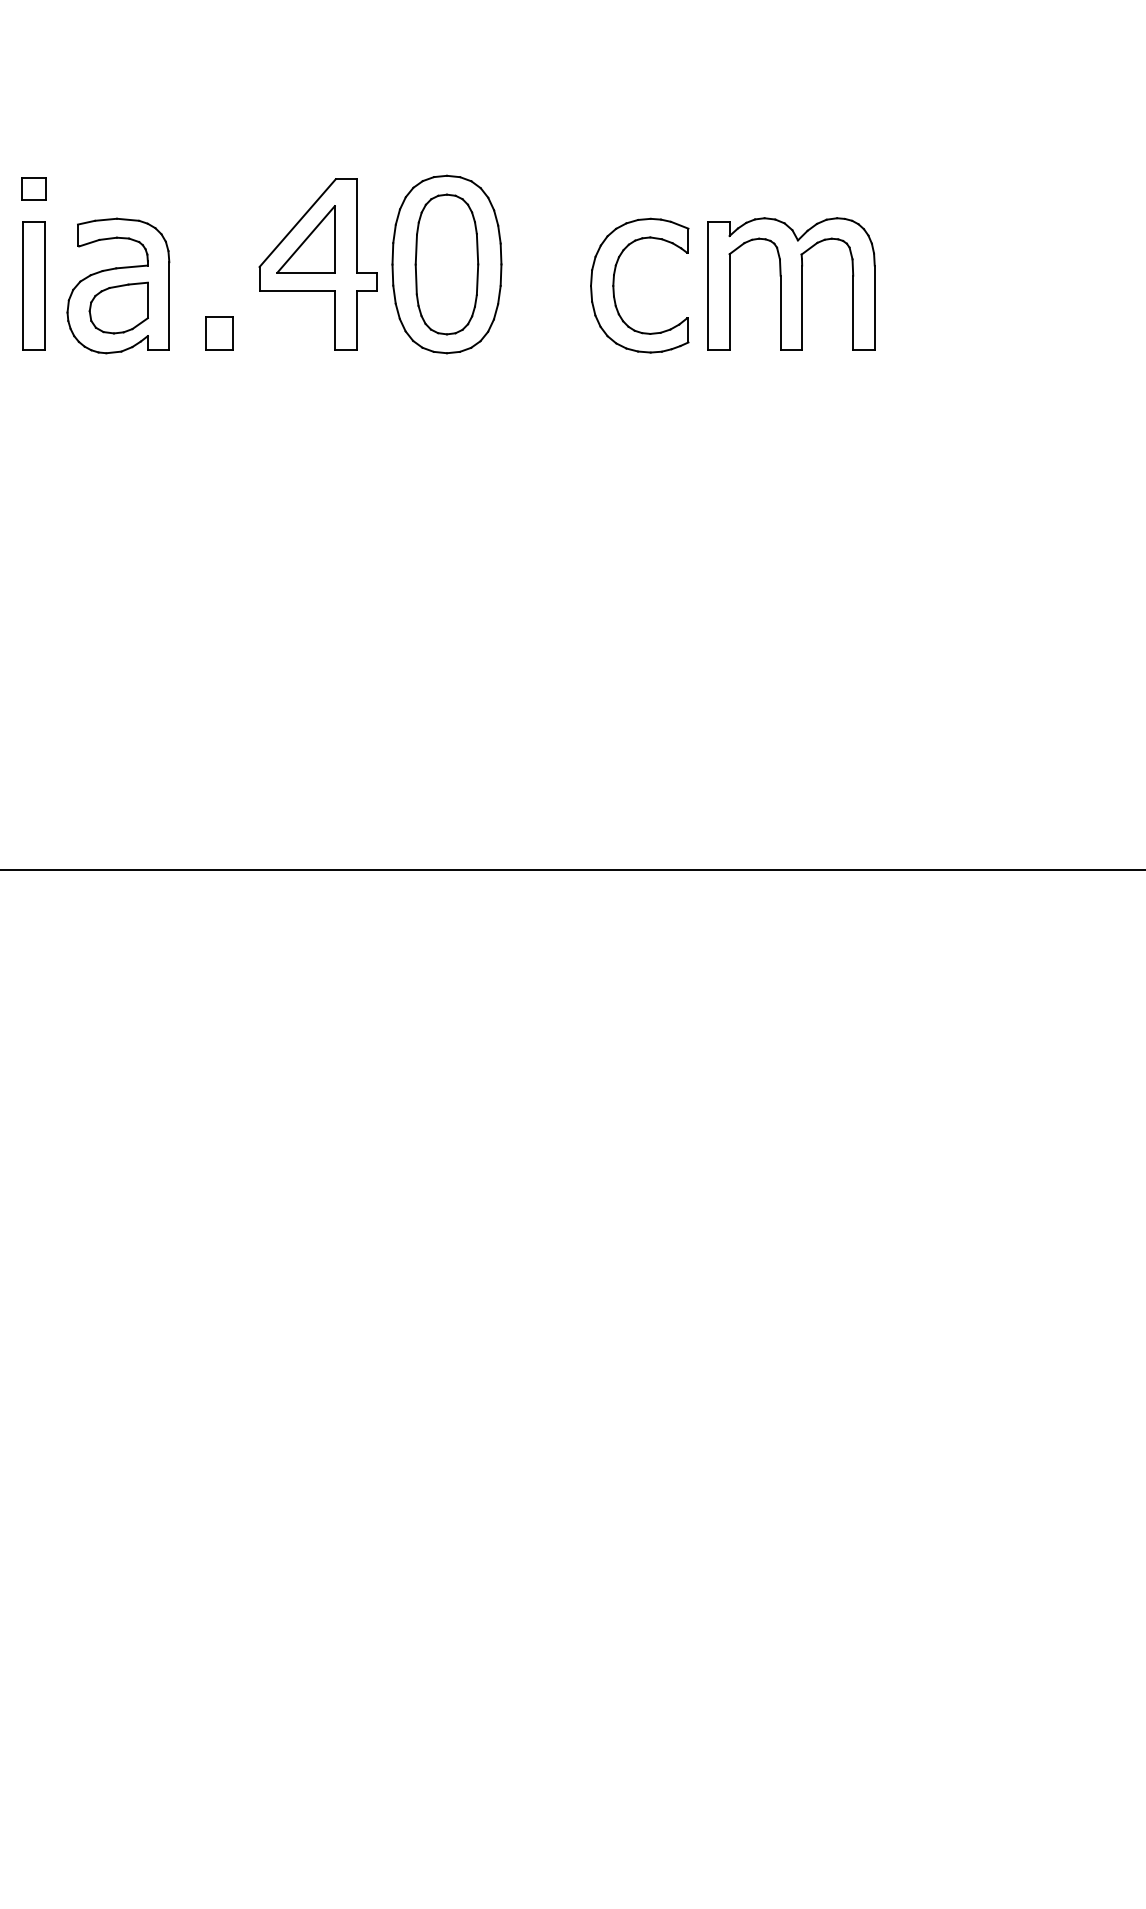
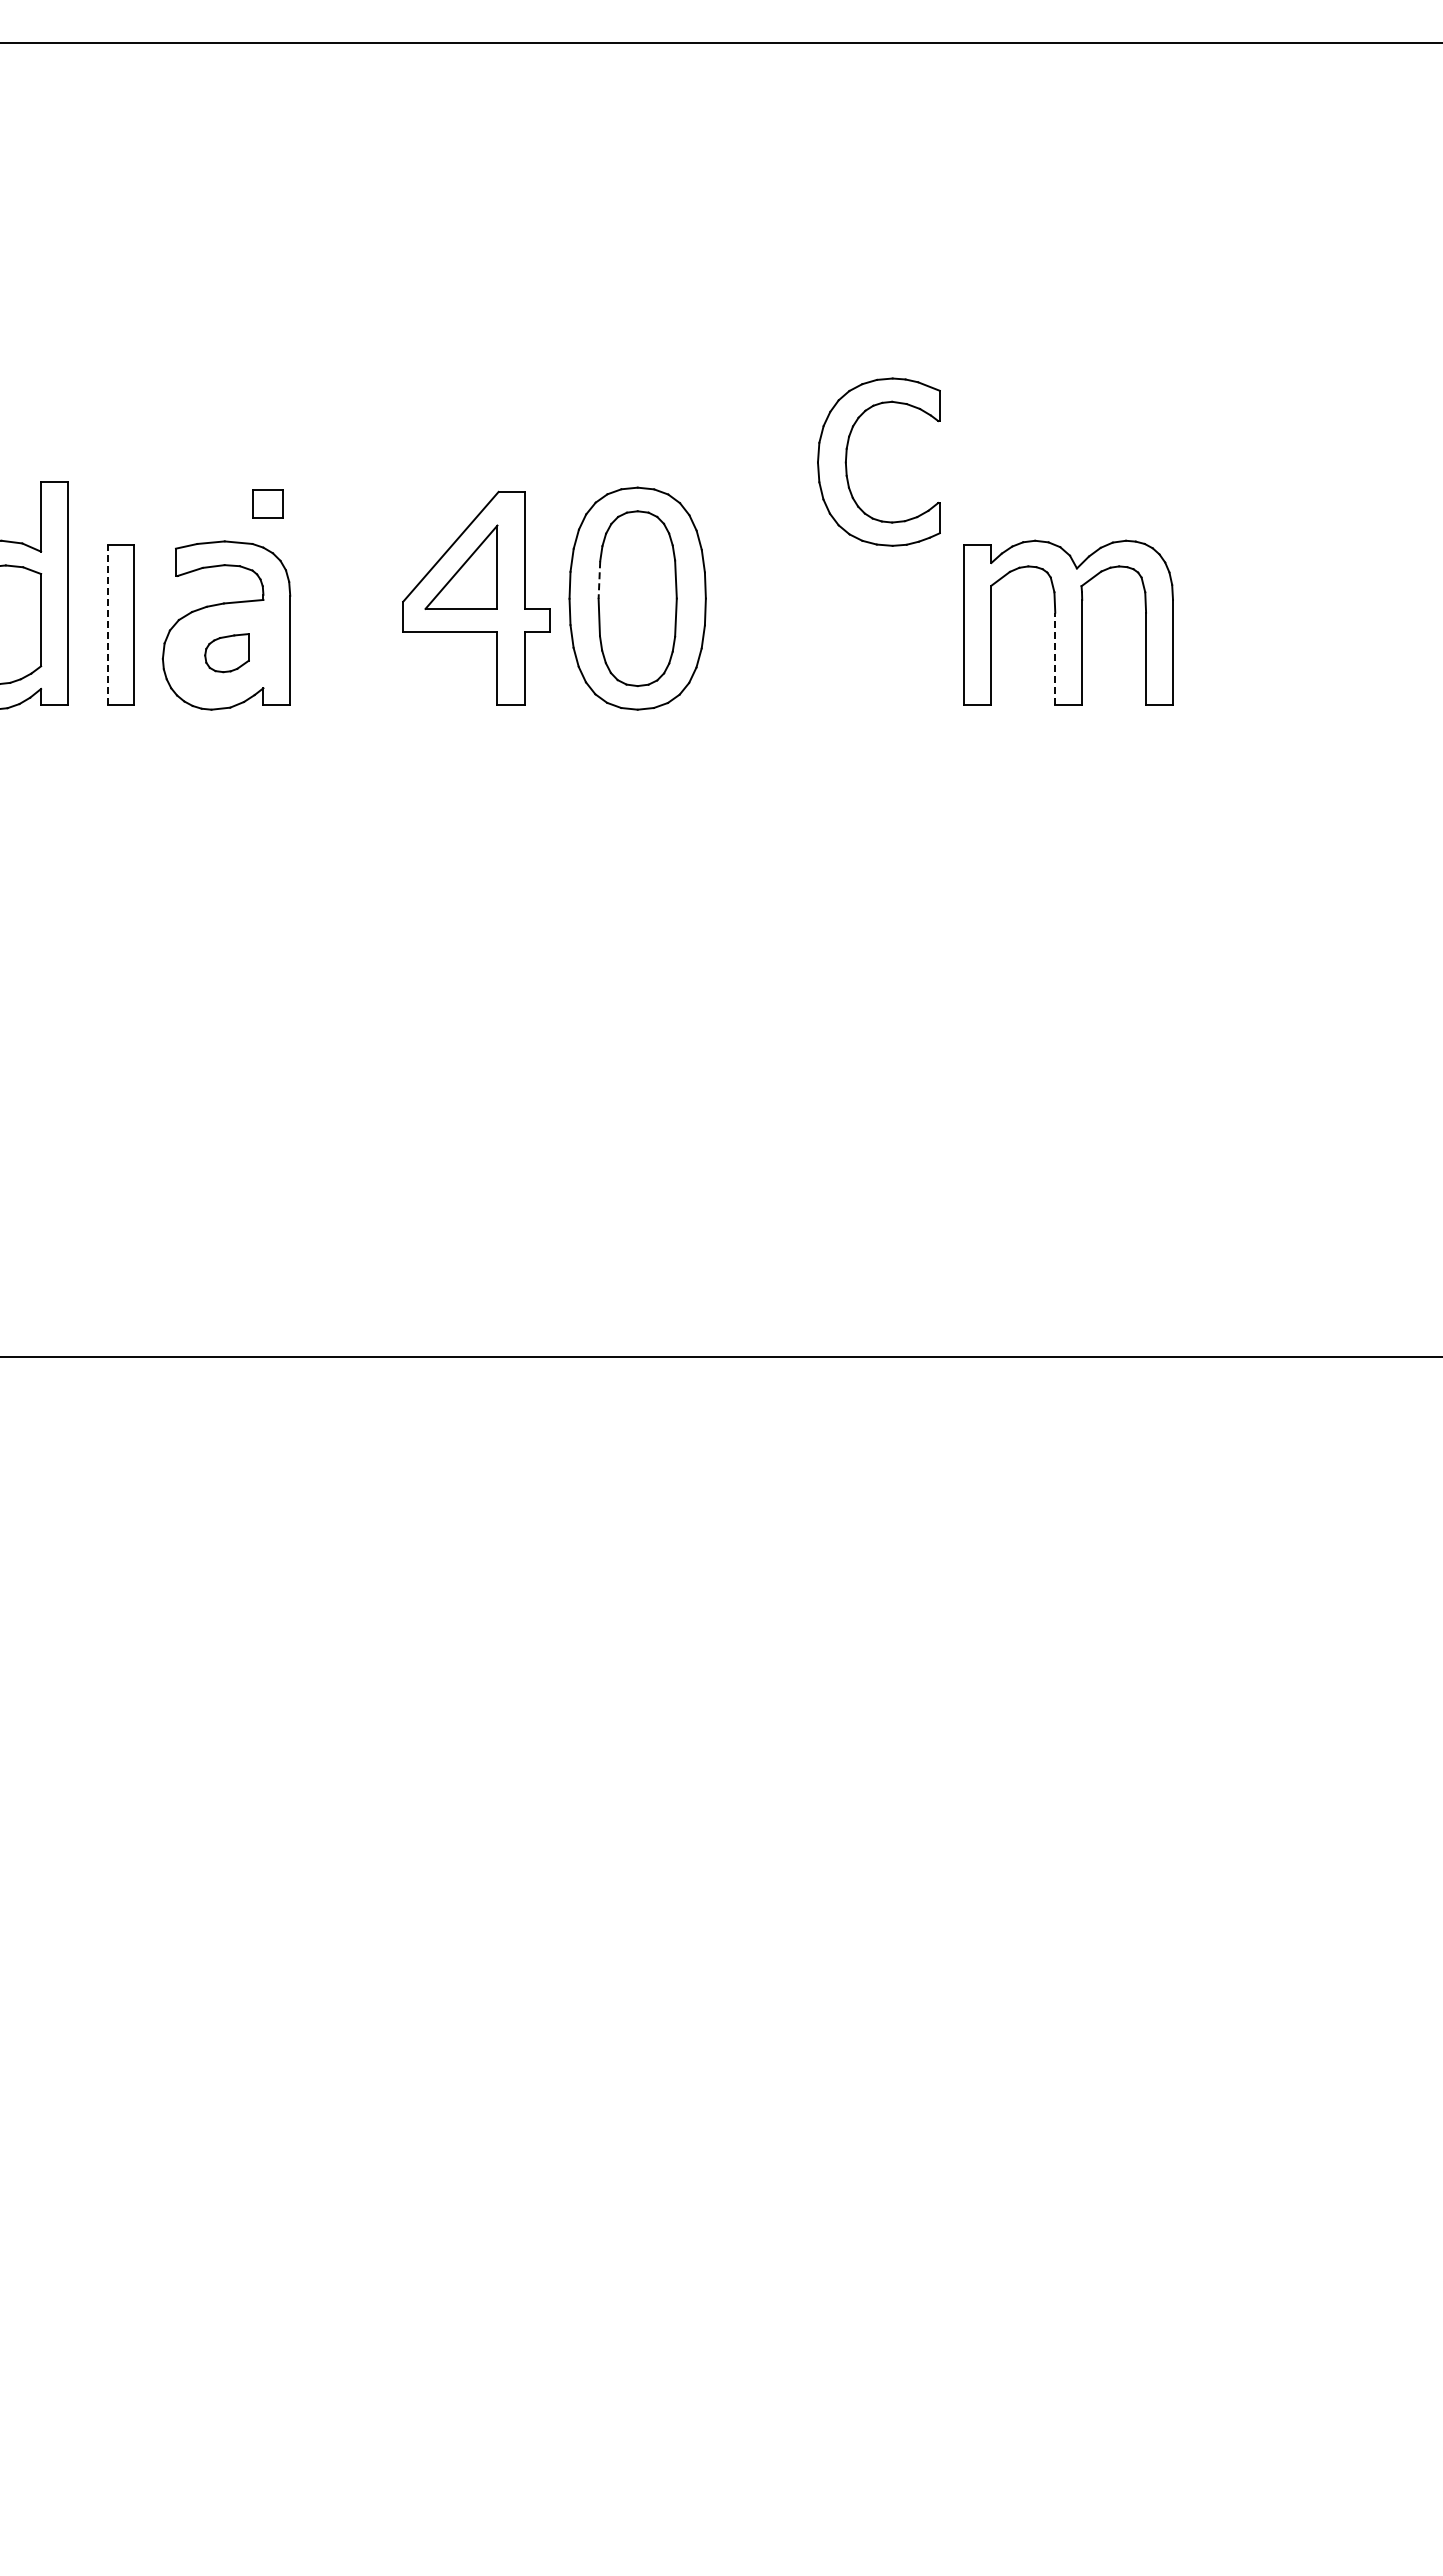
part: (33, 188) -> (267, 503), moved
line: (416, 249) -> (599, 580), solid -> dashed
part: (614, 281) -> (847, 457), moved
line: (23, 285) -> (107, 624), solid -> dashed
part: (118, 307) -> (226, 652), size x0.6
line: (780, 312) -> (1055, 658), solid -> dashed
part: (219, 333) -> (352, 684), removed

